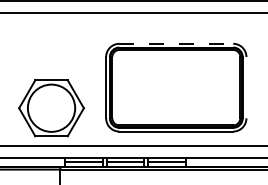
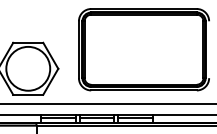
line: (176, 43) -> (144, 8), dashed -> solid

